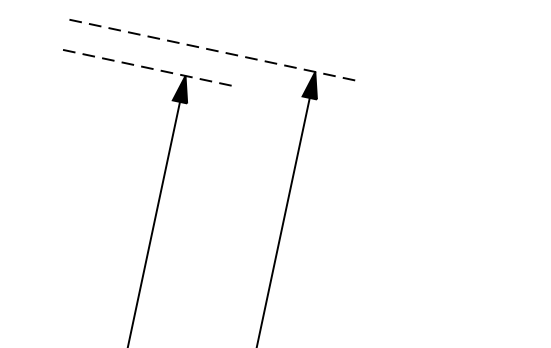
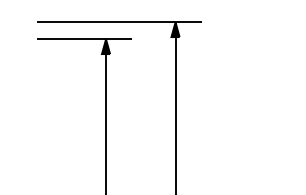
line: (215, 50) -> (119, 22), dashed -> solid
line: (147, 67) -> (84, 39), dashed -> solid

